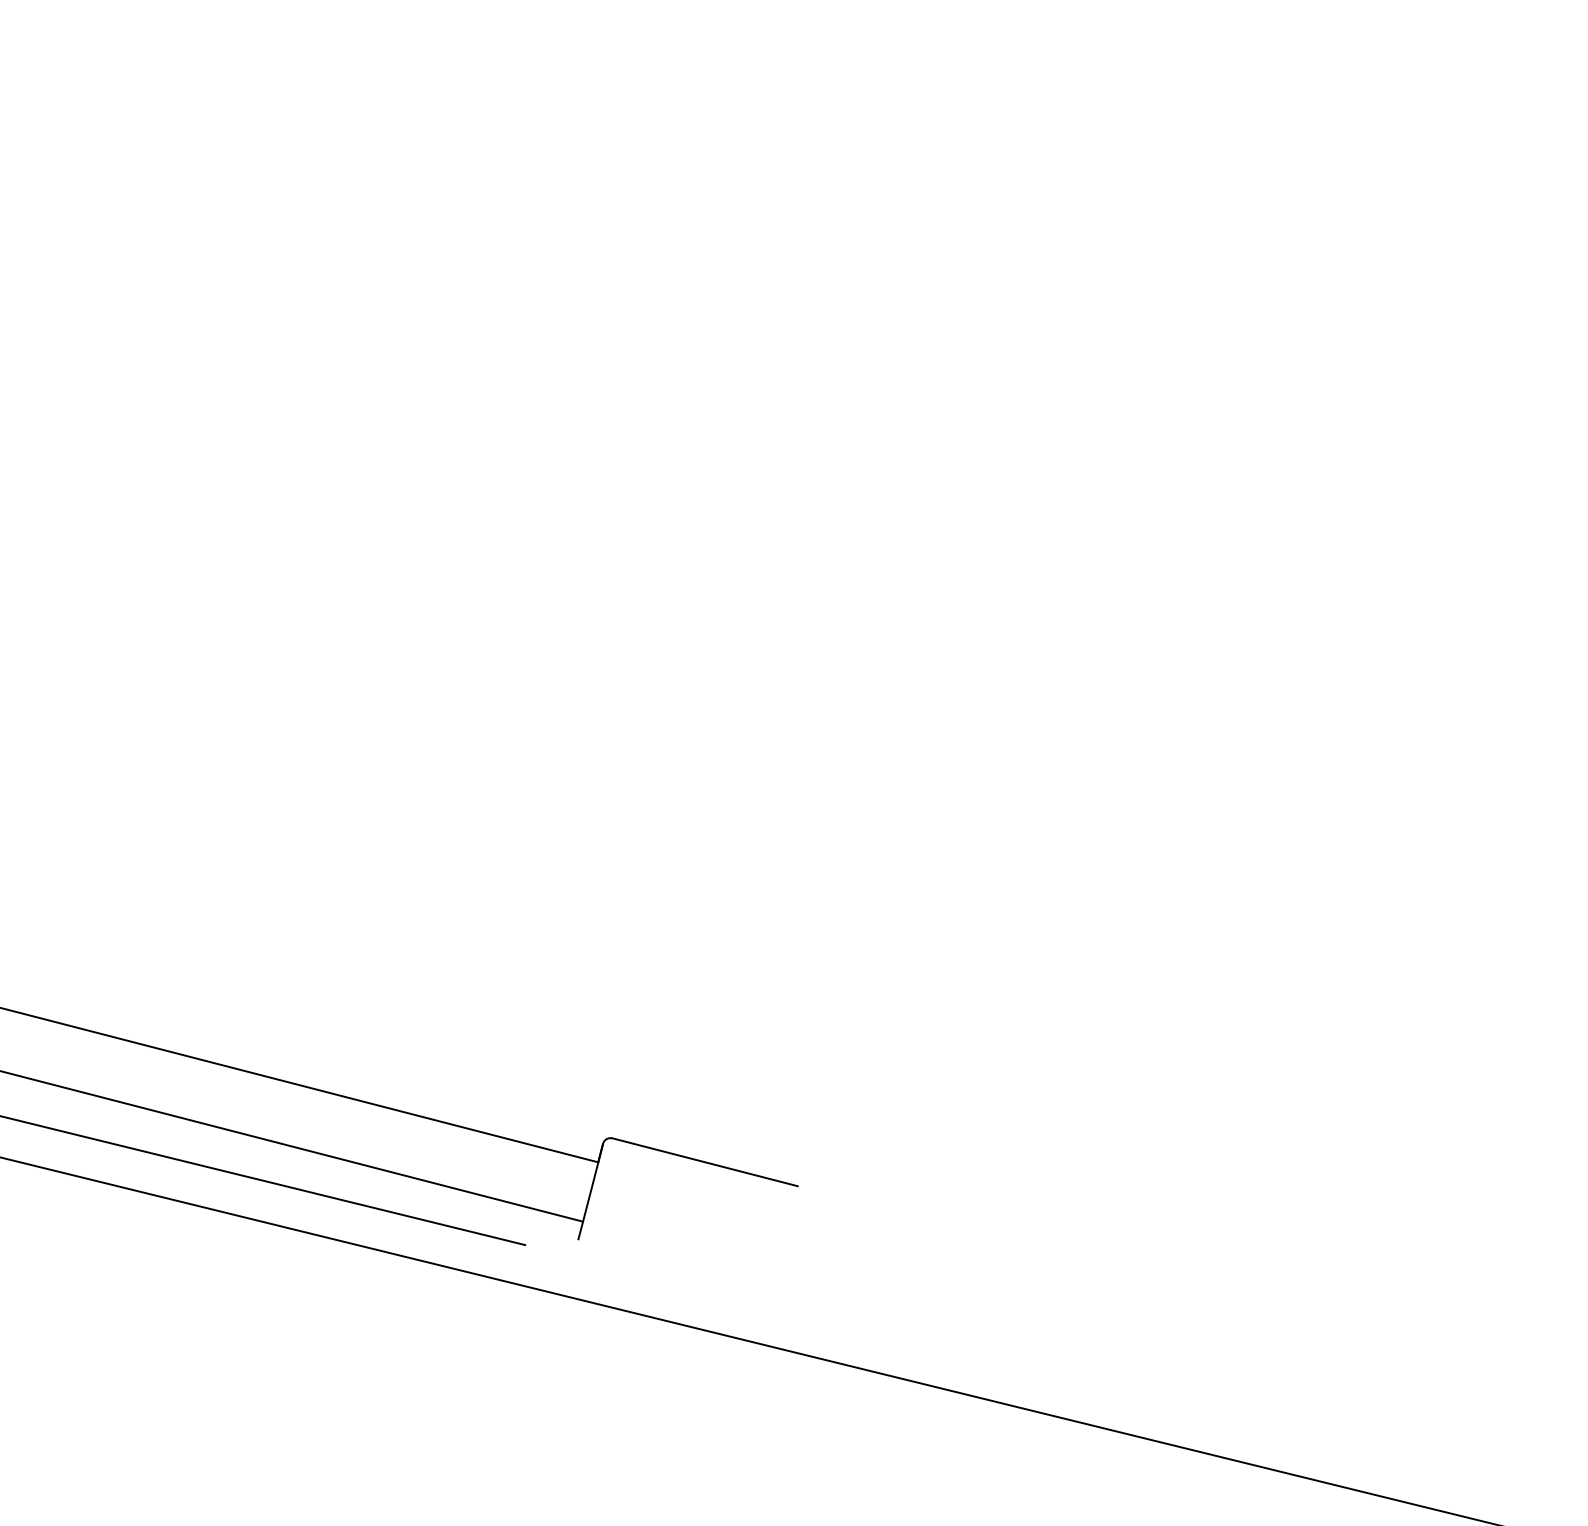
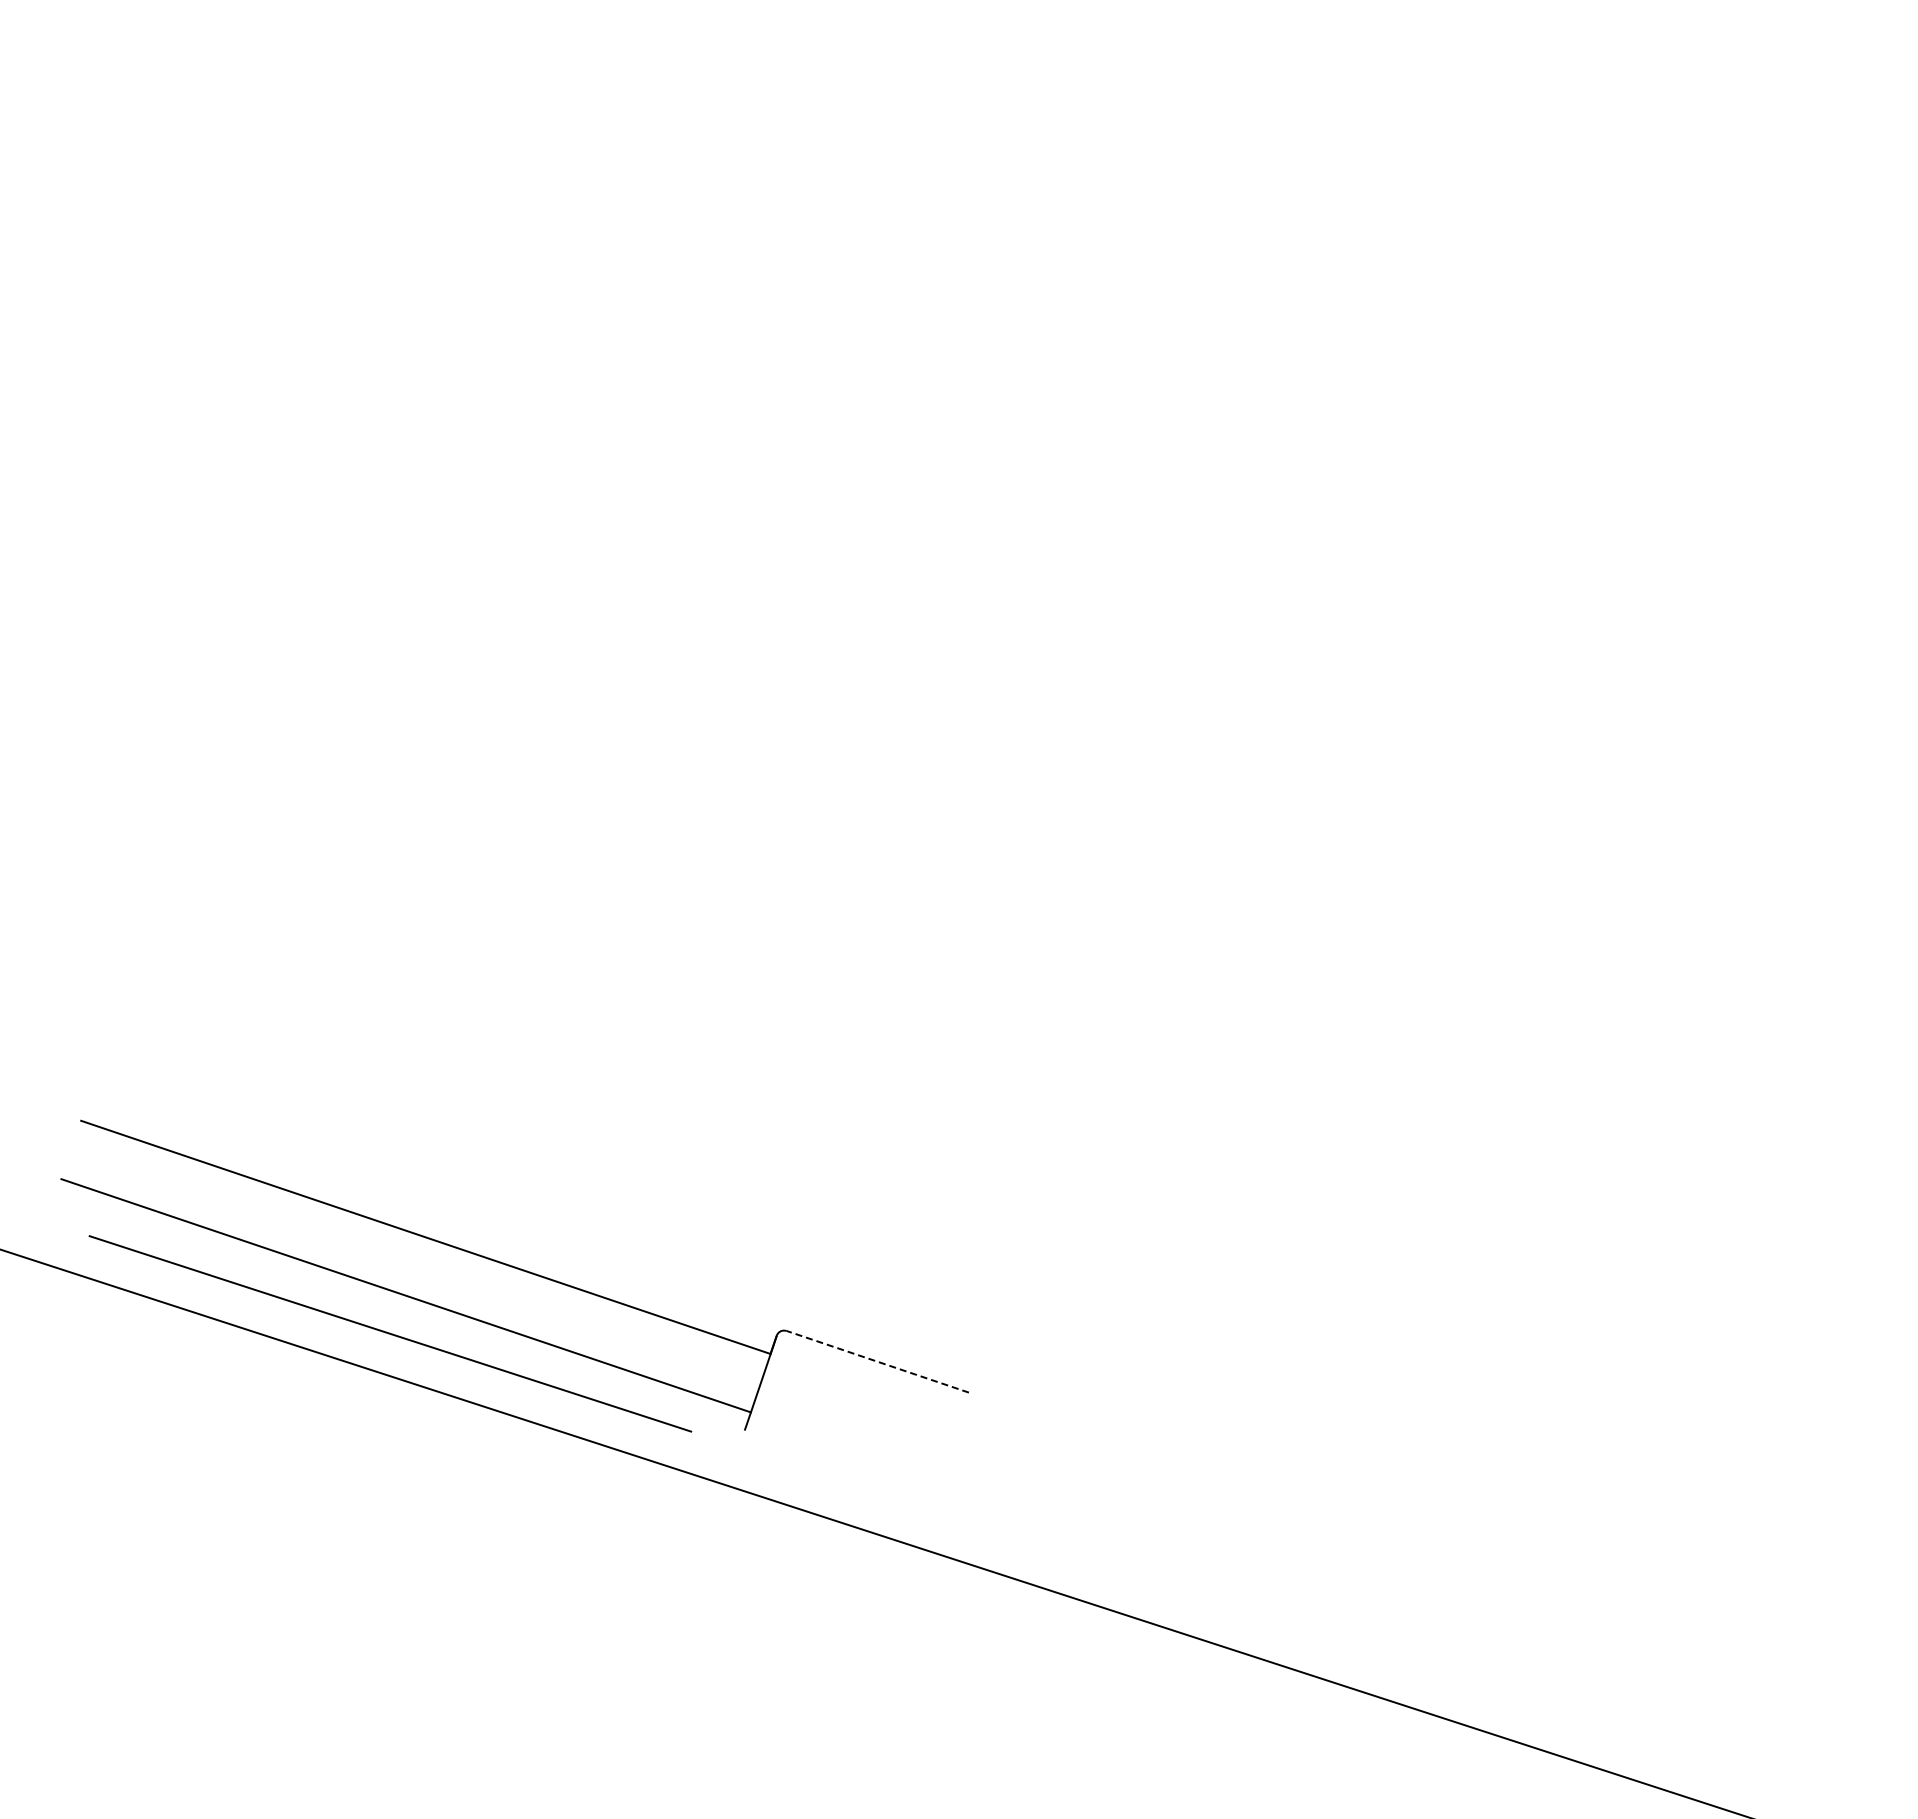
line: (704, 1161) -> (877, 1361), solid -> dashed

